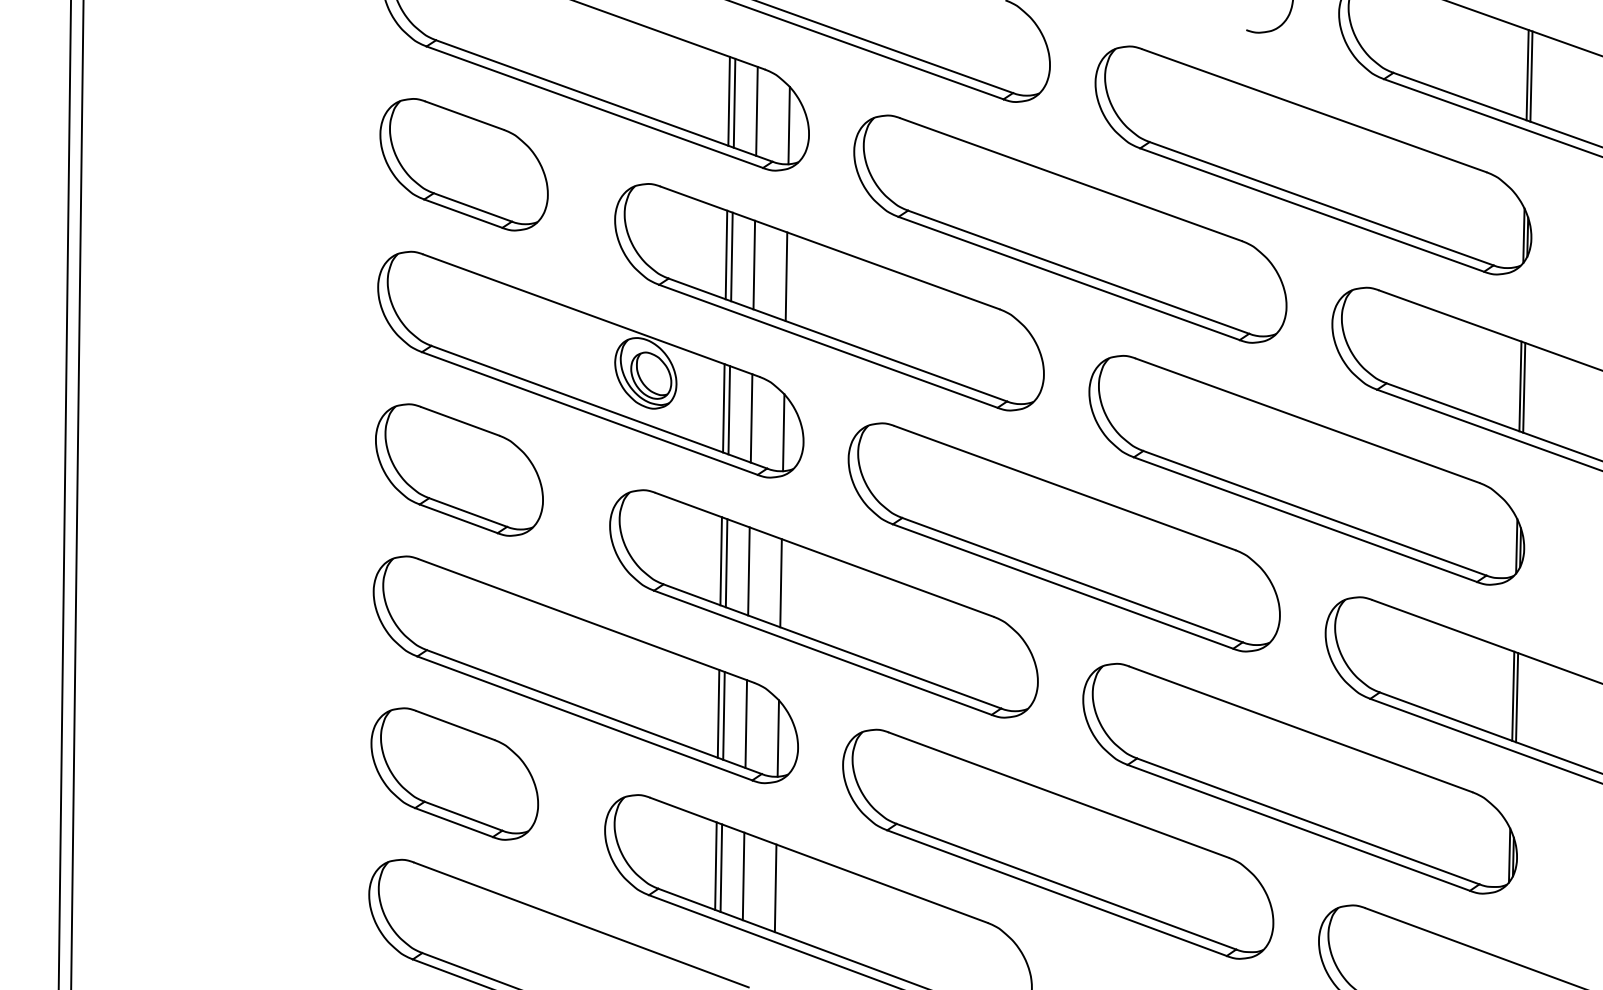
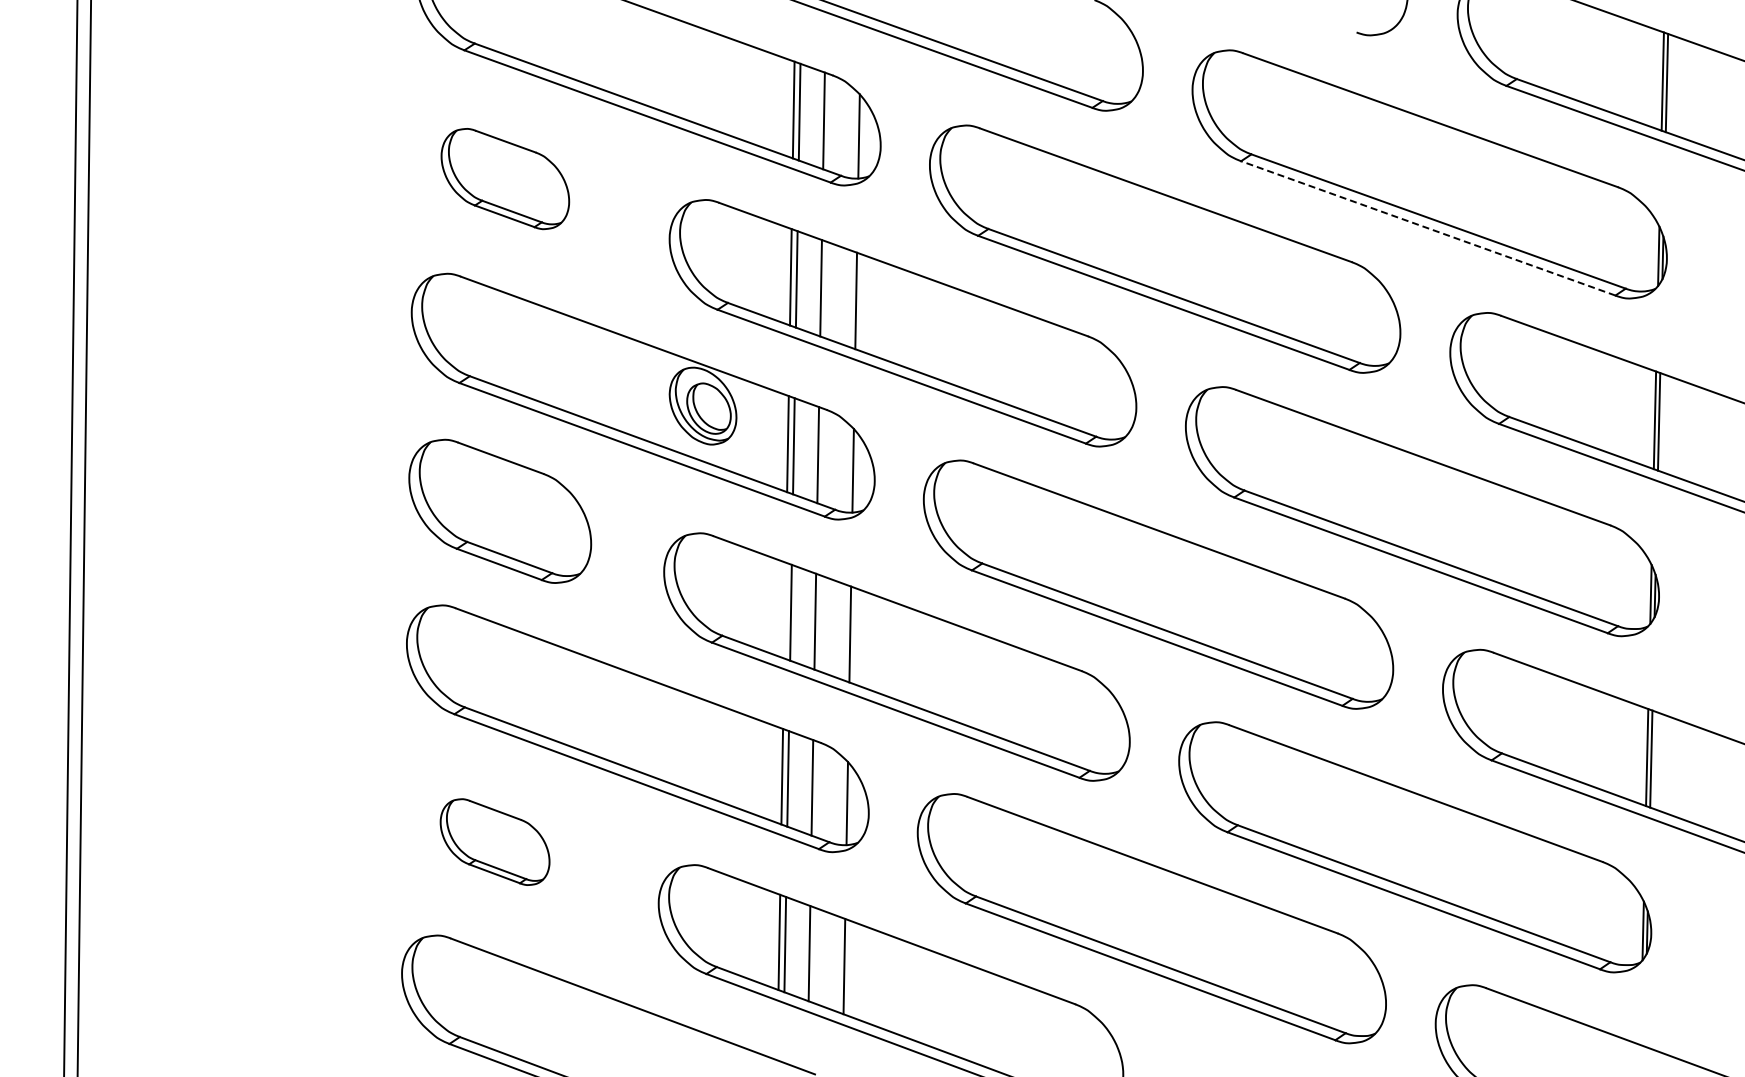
part: (464, 164) -> (505, 178), size x0.7
line: (1312, 210) -> (1428, 228), solid -> dashed
line: (720, 561) -> (784, 610), removed
part: (454, 773) -> (494, 841), size x0.6

